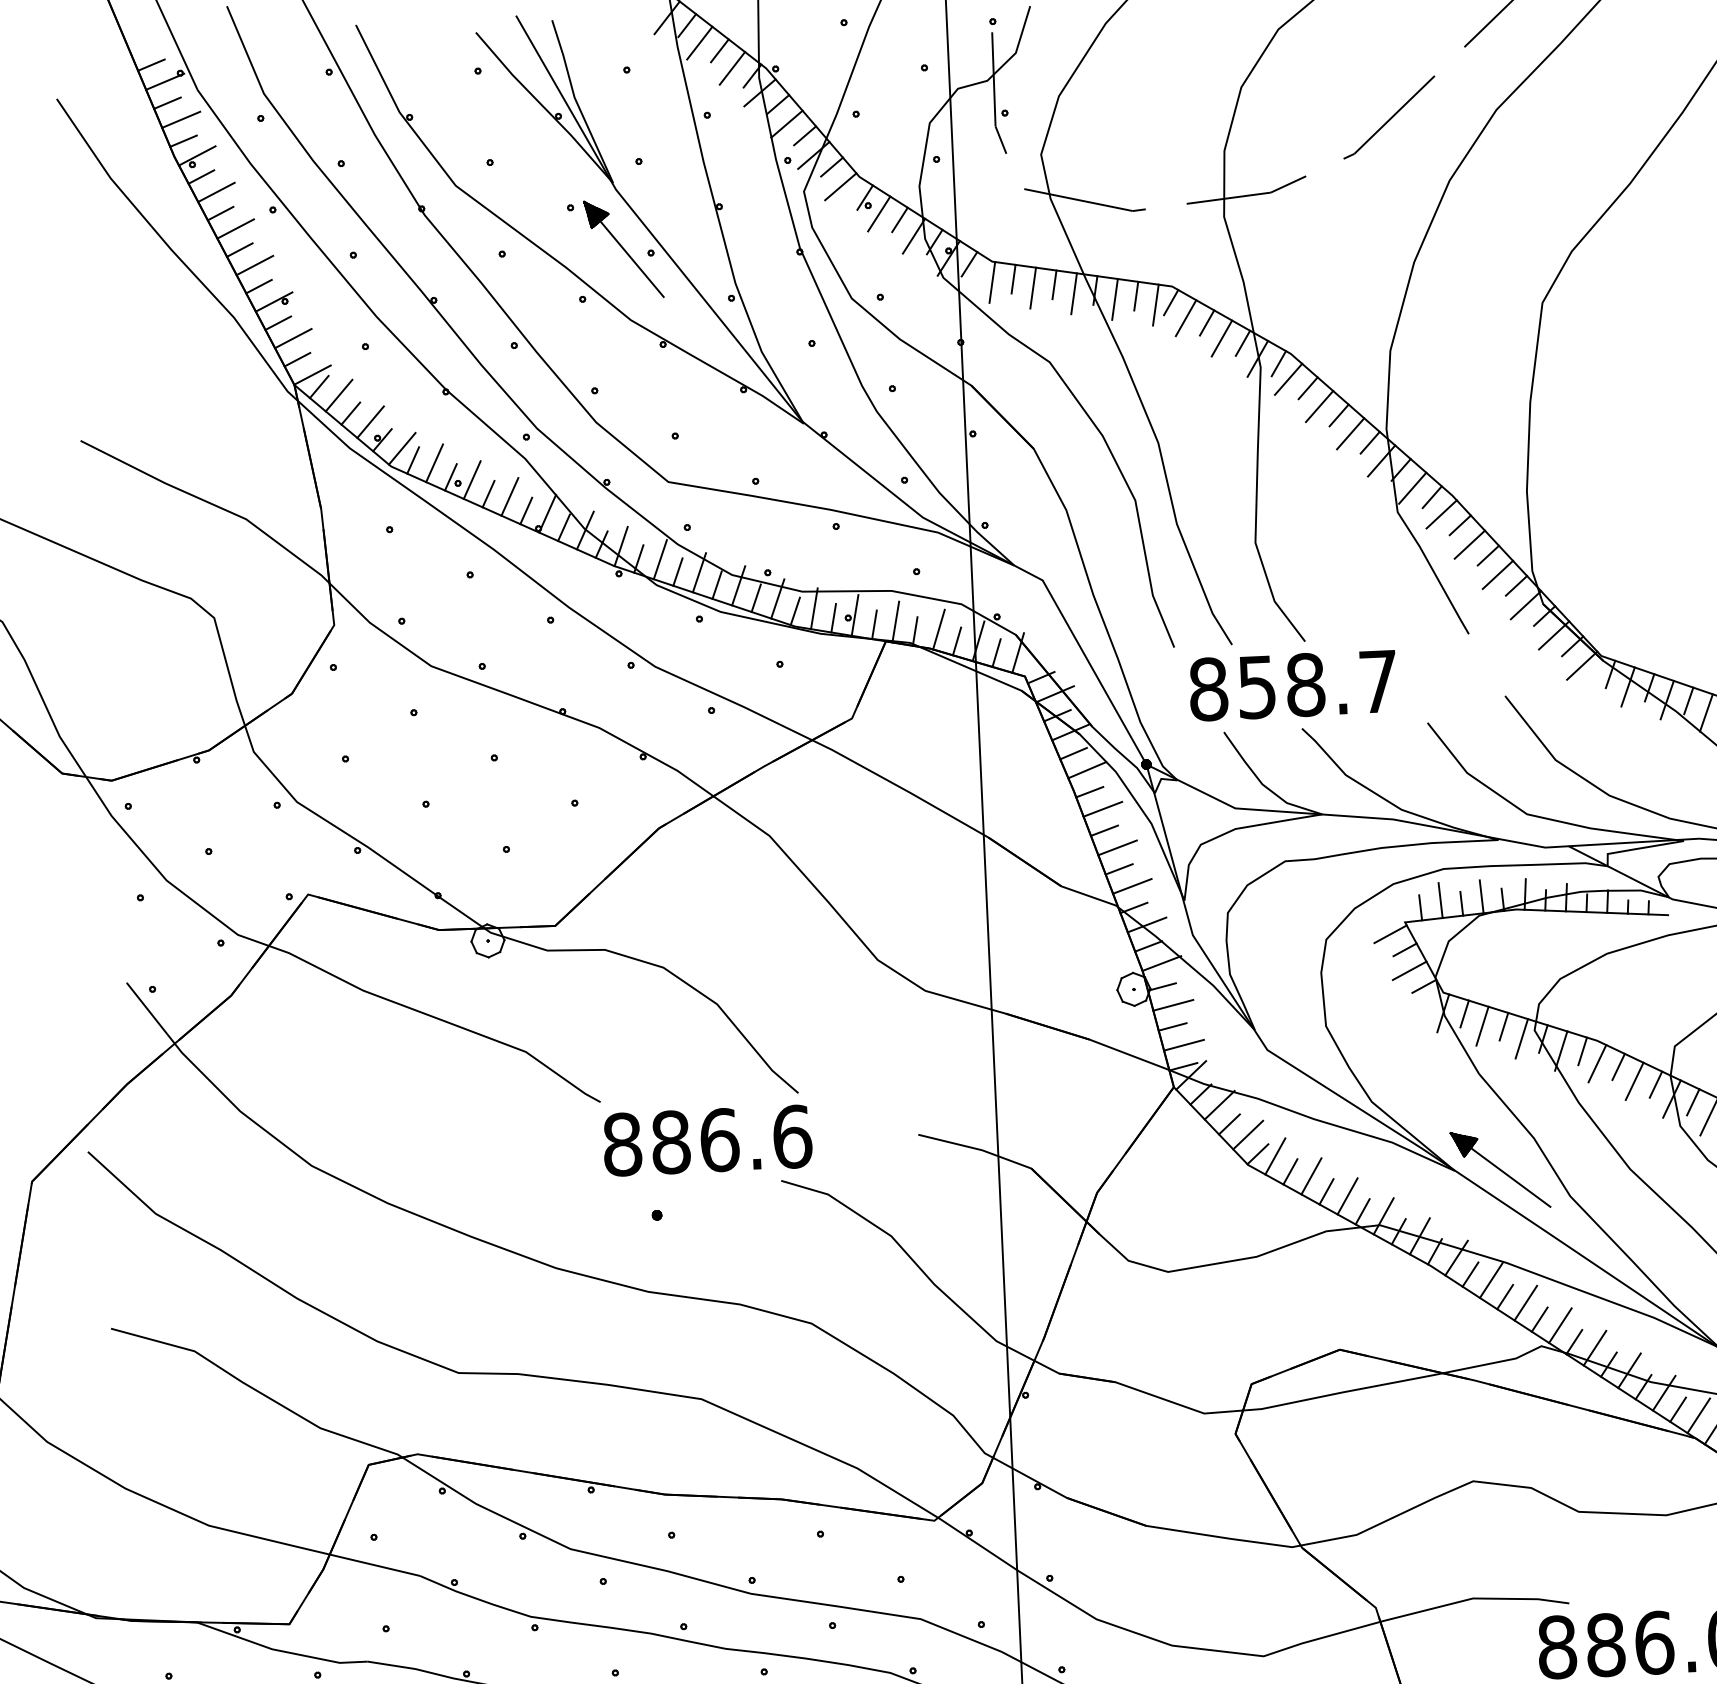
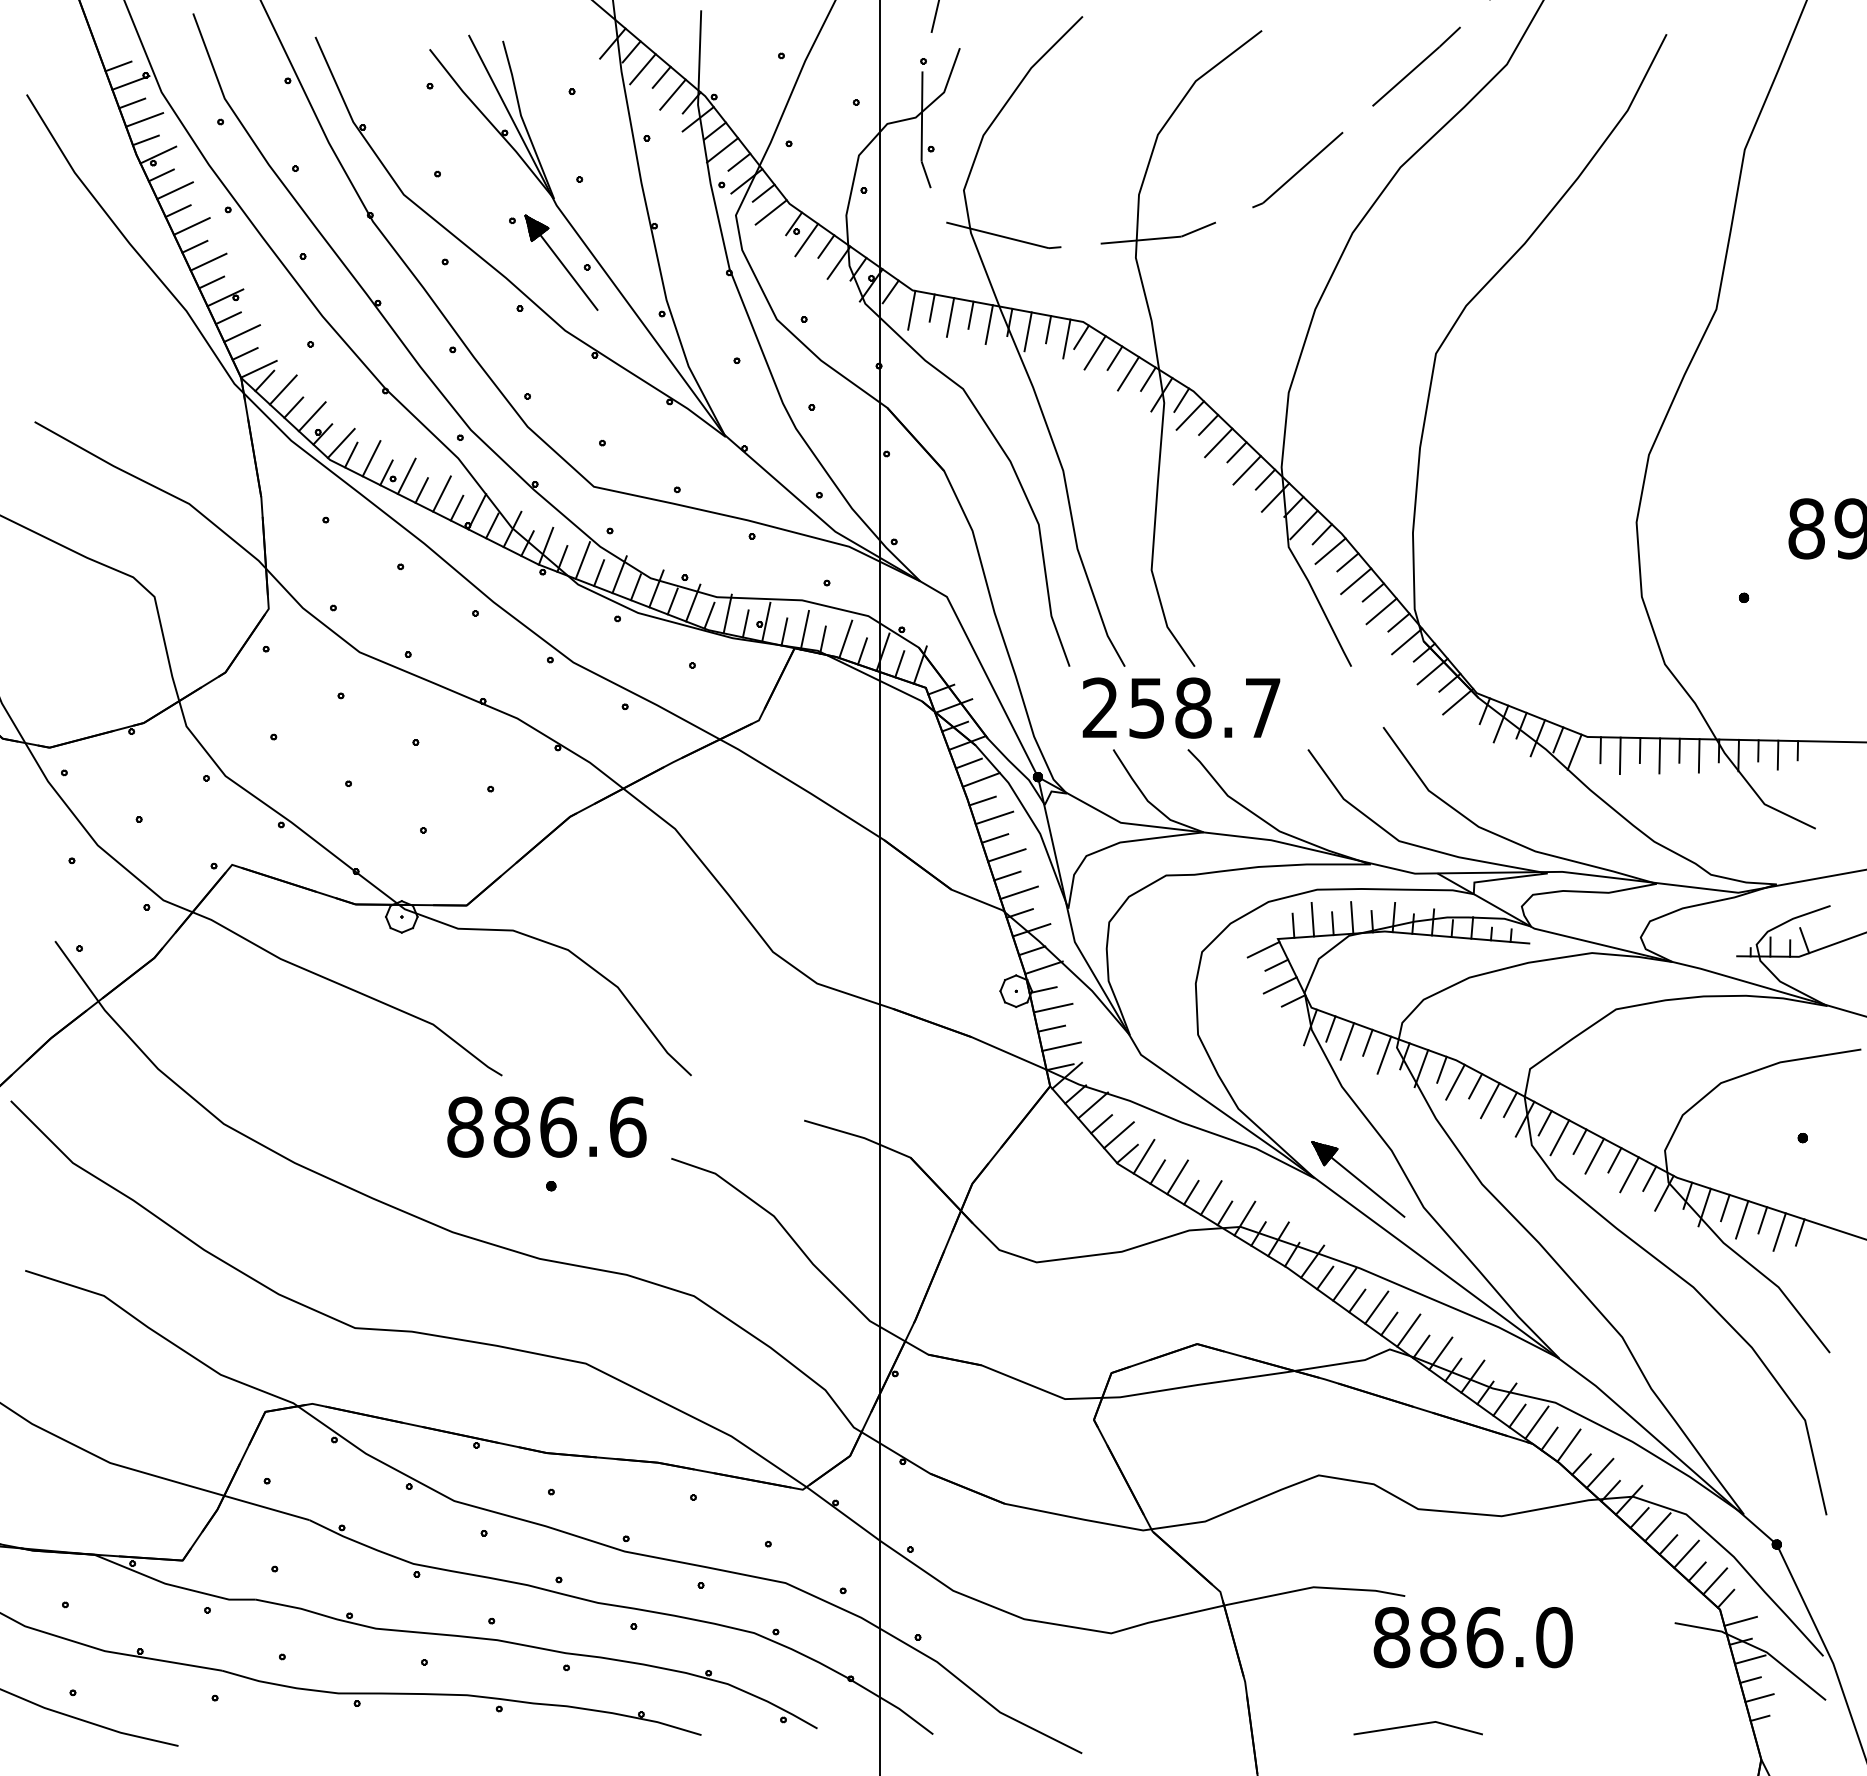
text: (1208, 688) -> (1100, 707), 858.7 -> 258.7
text: (707, 1140) -> (546, 1126), moved

